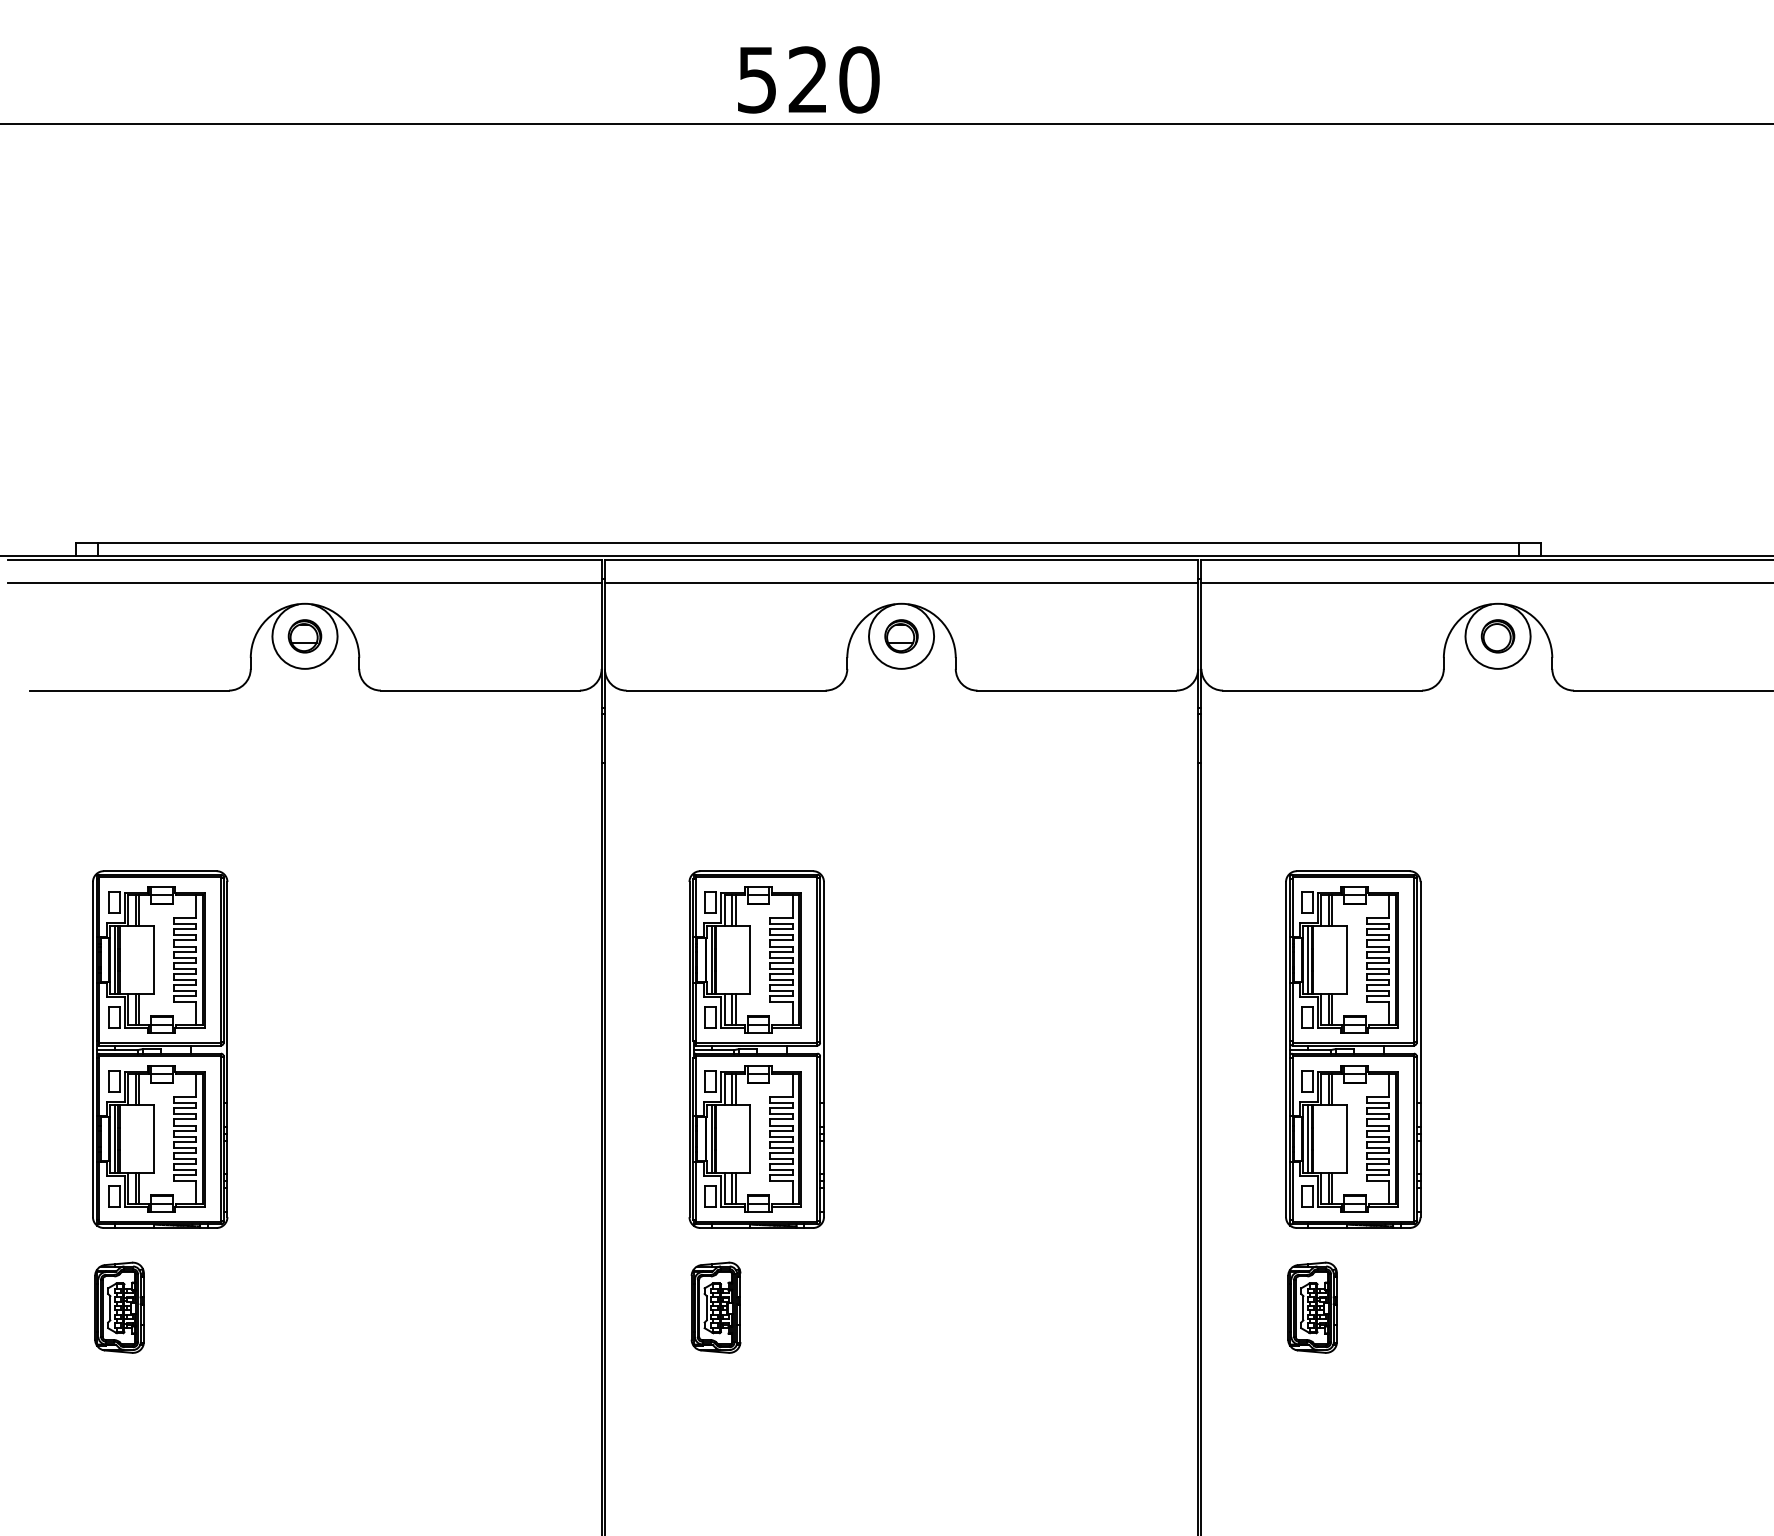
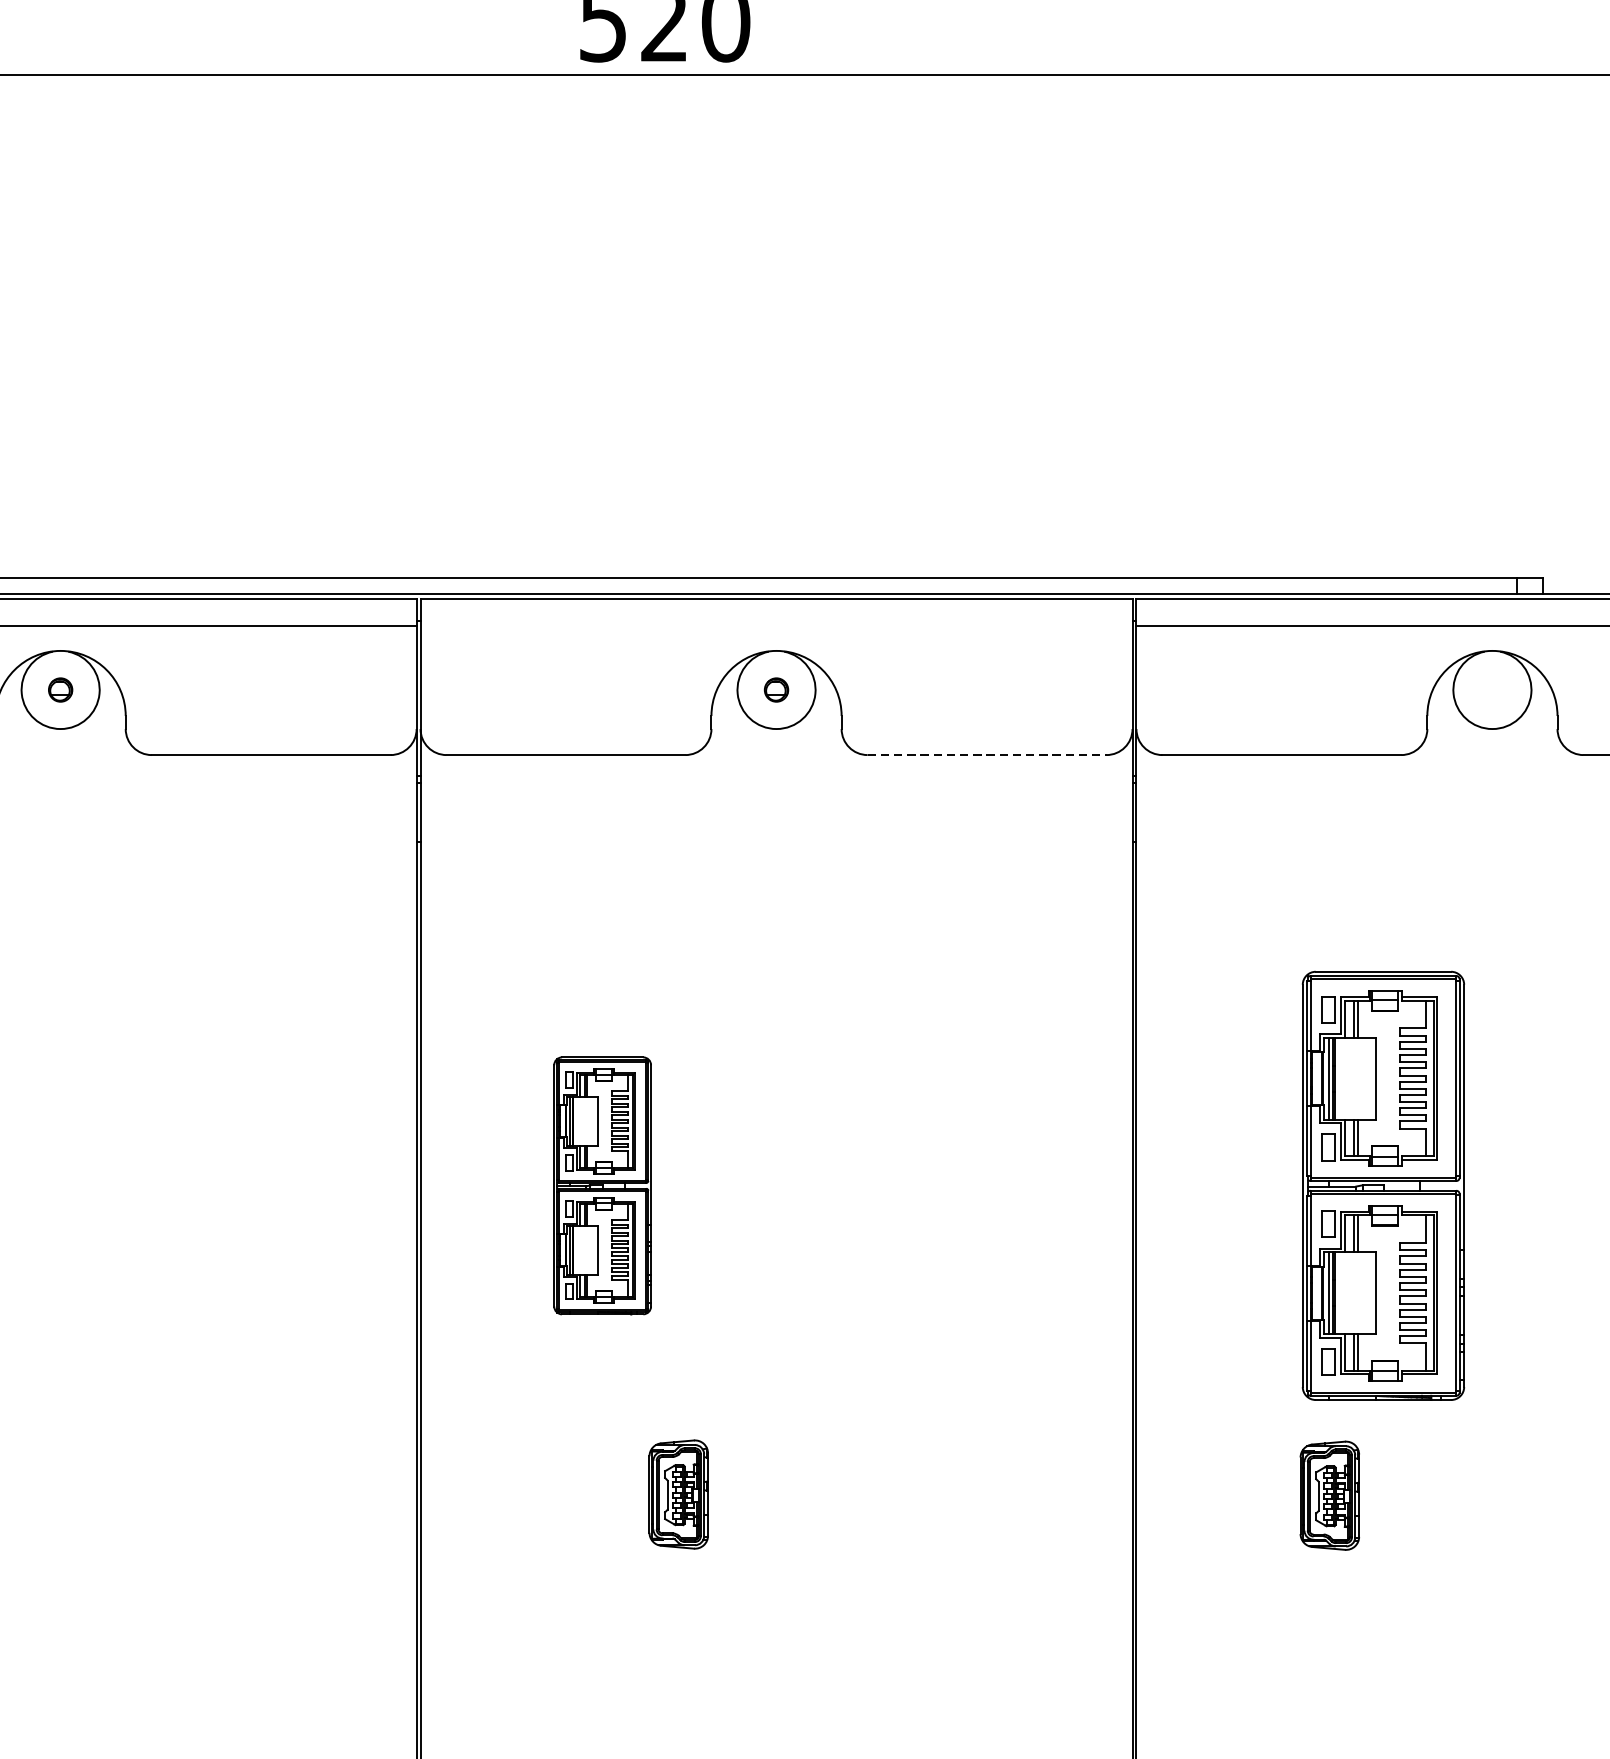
line: (901, 583) -> (776, 626), removed
part: (304, 636) -> (60, 690), size x0.6
part: (901, 636) -> (776, 690), size x0.6
part: (1497, 636) -> (1491, 690), removed
line: (1076, 690) -> (986, 754), solid -> dashed
part: (756, 1049) -> (602, 1185), size x0.6
part: (1353, 1049) -> (1383, 1185), moved
part: (715, 1307) -> (678, 1494), moved
part: (1312, 1307) -> (1329, 1495), moved

